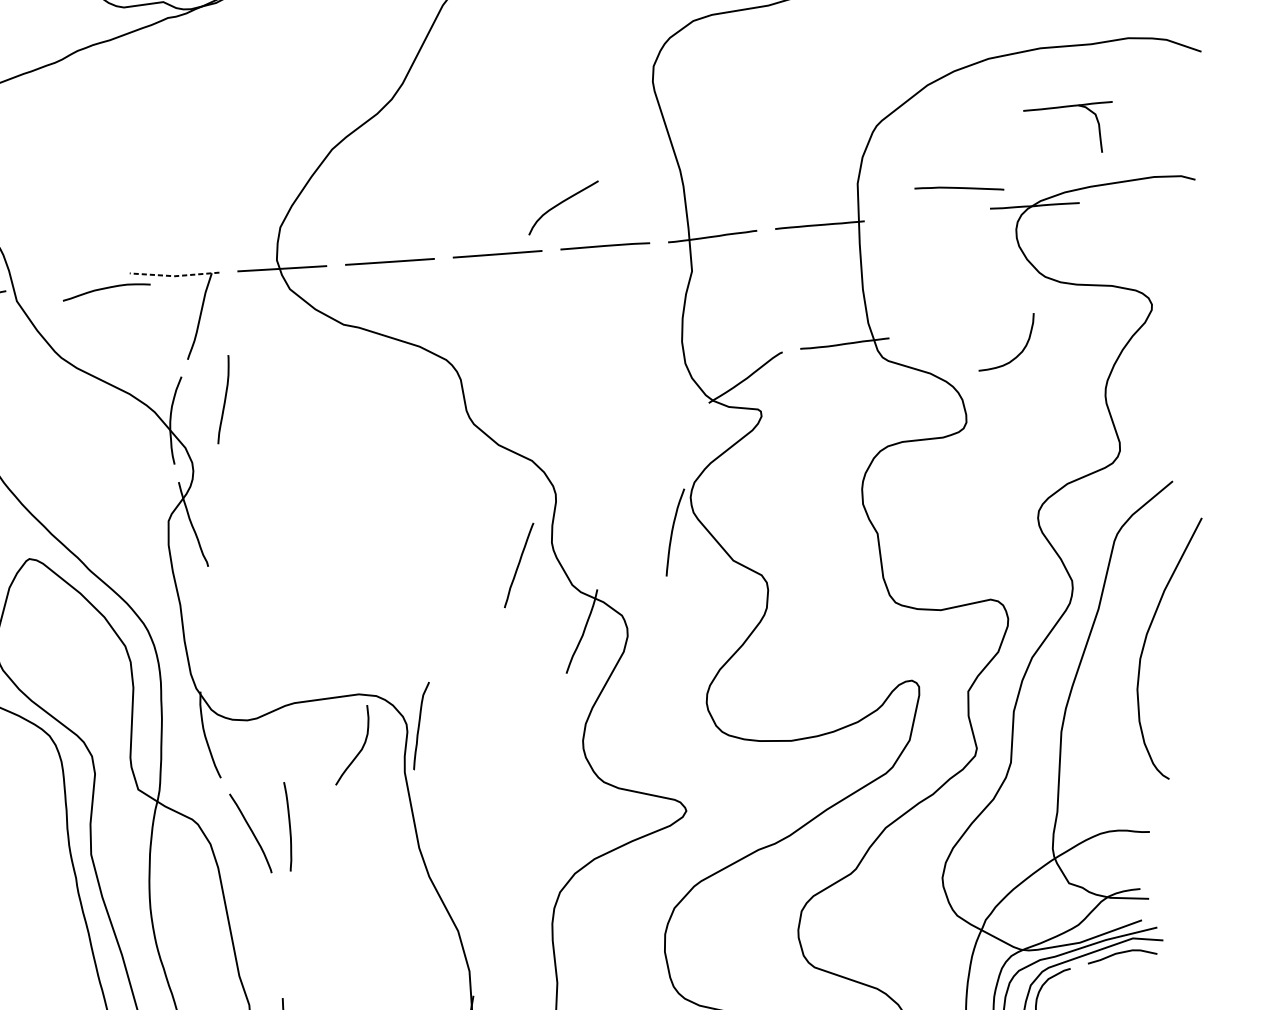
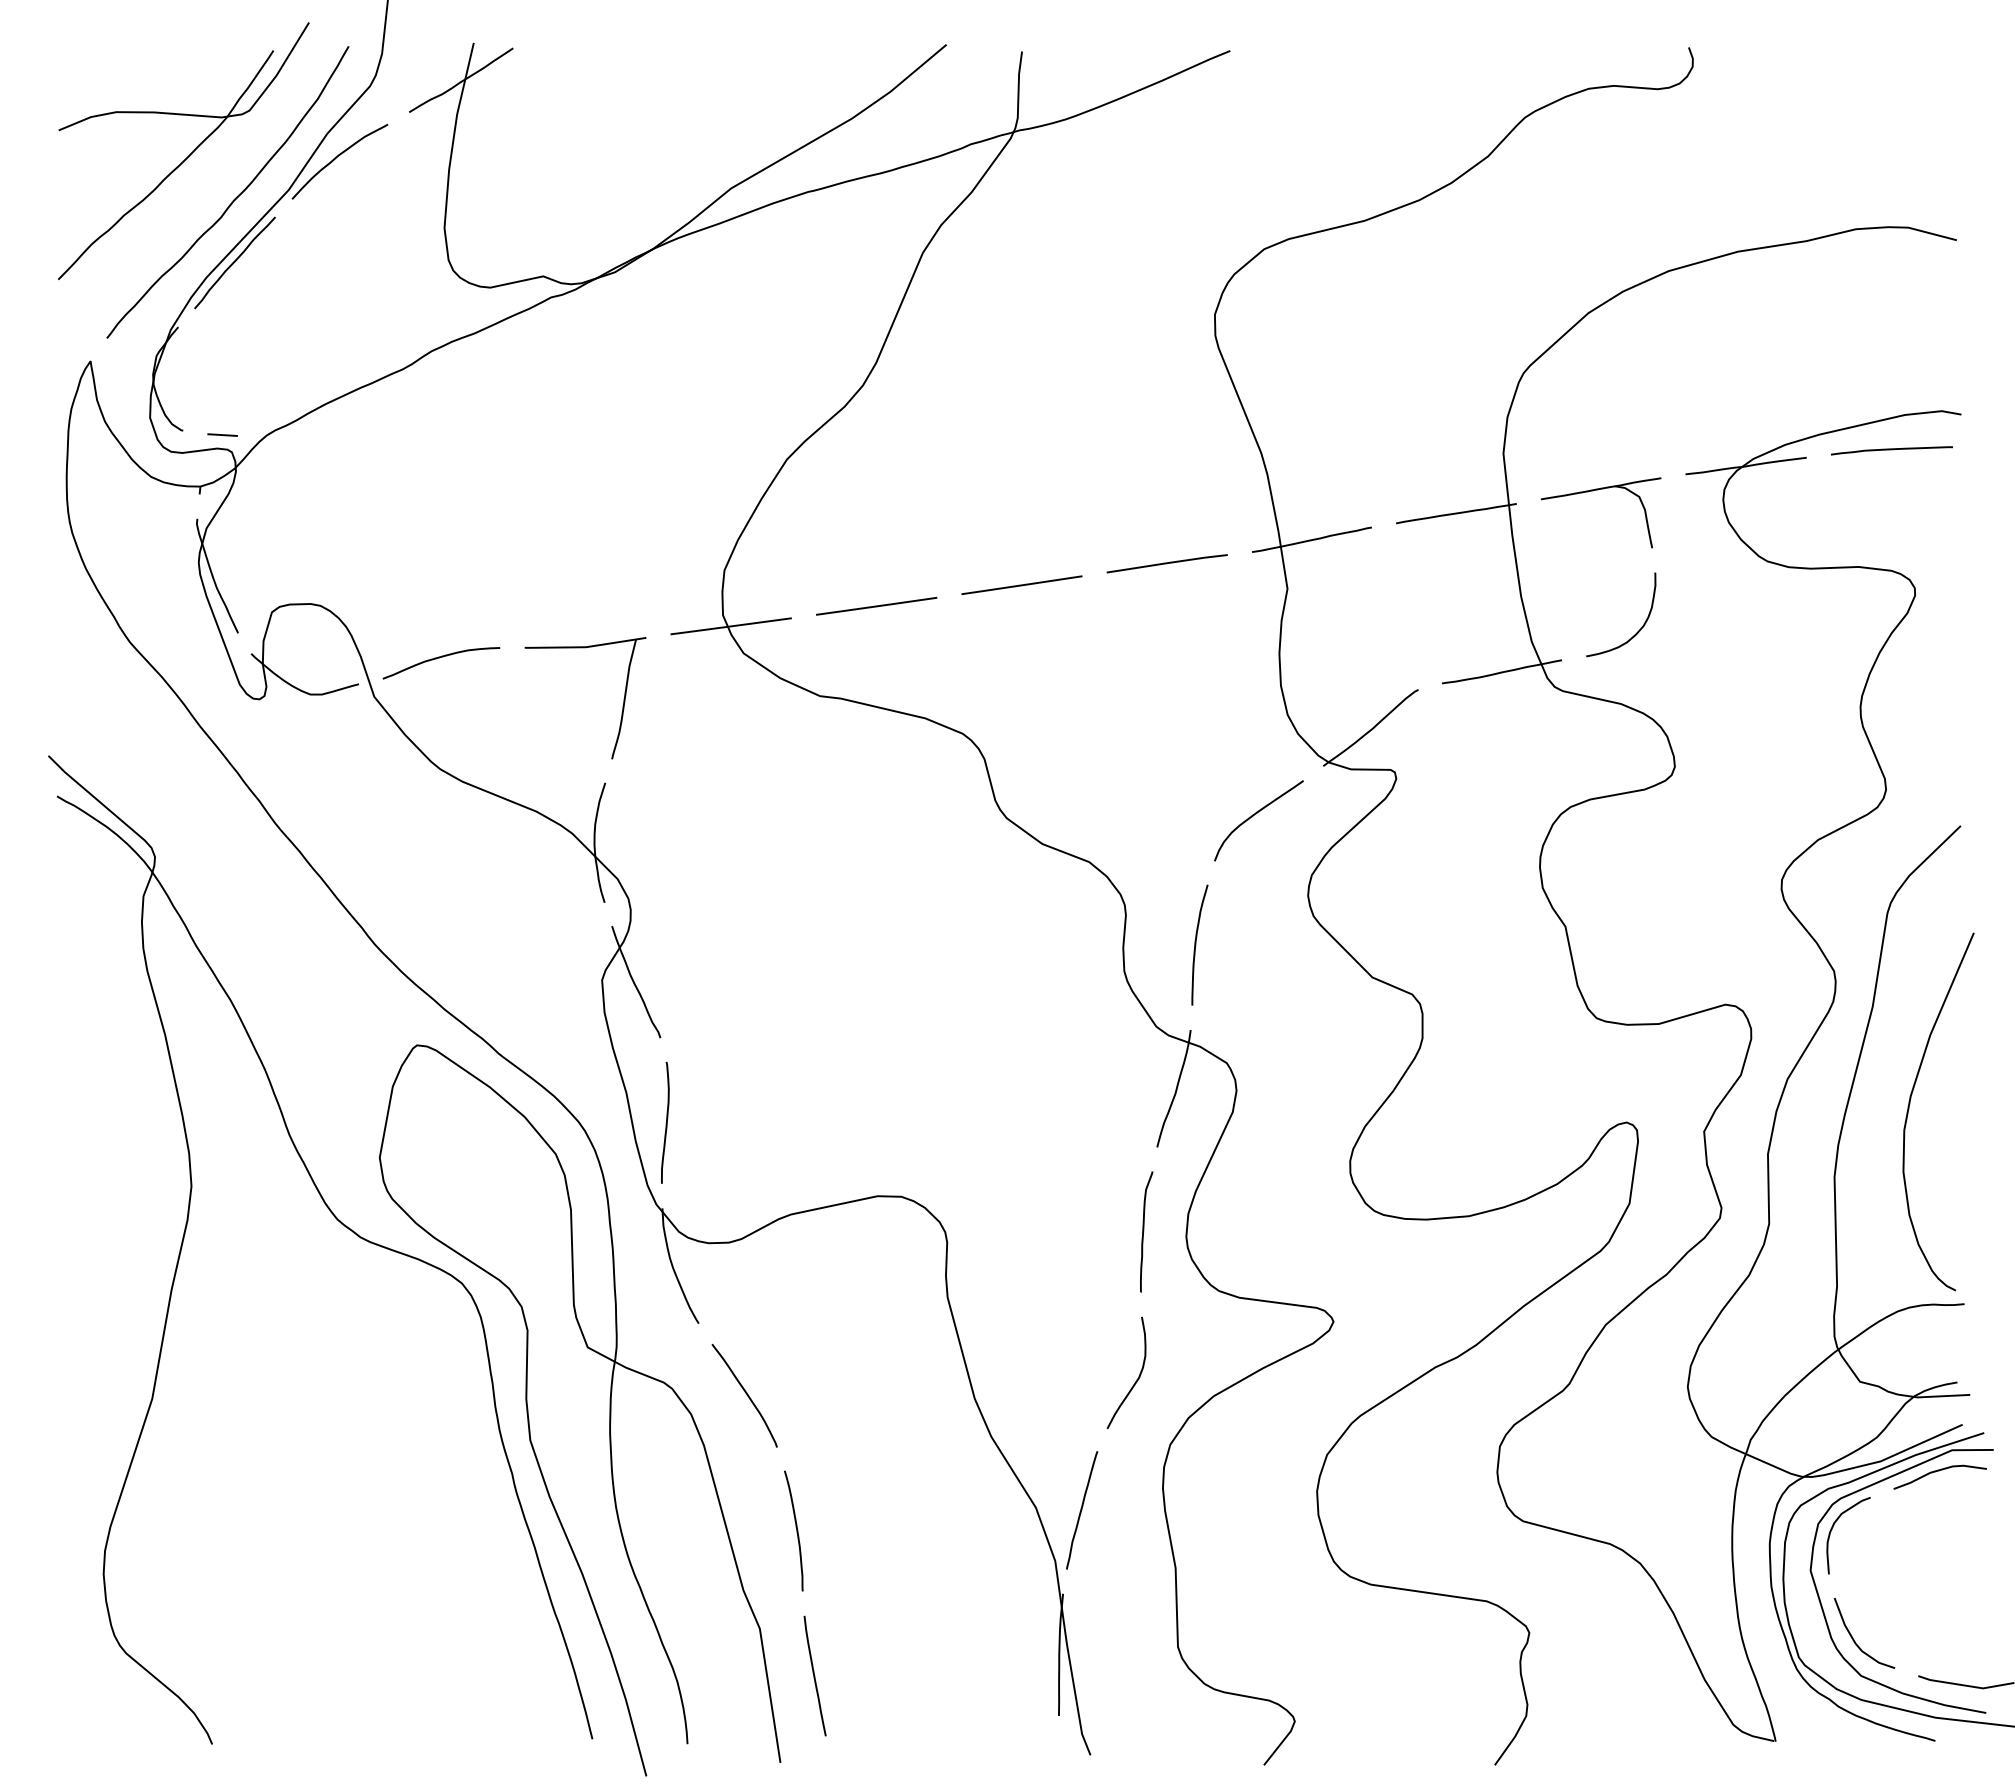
part: (1065, 107) -> (1598, 490), moved
curve: (959, 188) -> (1891, 450), moved
curve: (562, 203) -> (1256, 814), moved
line: (174, 276) -> (585, 647), dashed -> solid
curve: (106, 289) -> (440, 658), moved
curve: (1020, 351) -> (1641, 626), moved
curve: (224, 399) -> (666, 1122), moved
curve: (672, 531) -> (1196, 944), moved
curve: (519, 565) -> (1082, 1510), moved
curve: (1146, 640) -> (1910, 1104), moved
curve: (419, 725) -> (1144, 1231), moved
curve: (359, 750) -> (1136, 1379), moved
curve: (289, 826) -> (796, 1530), moved

